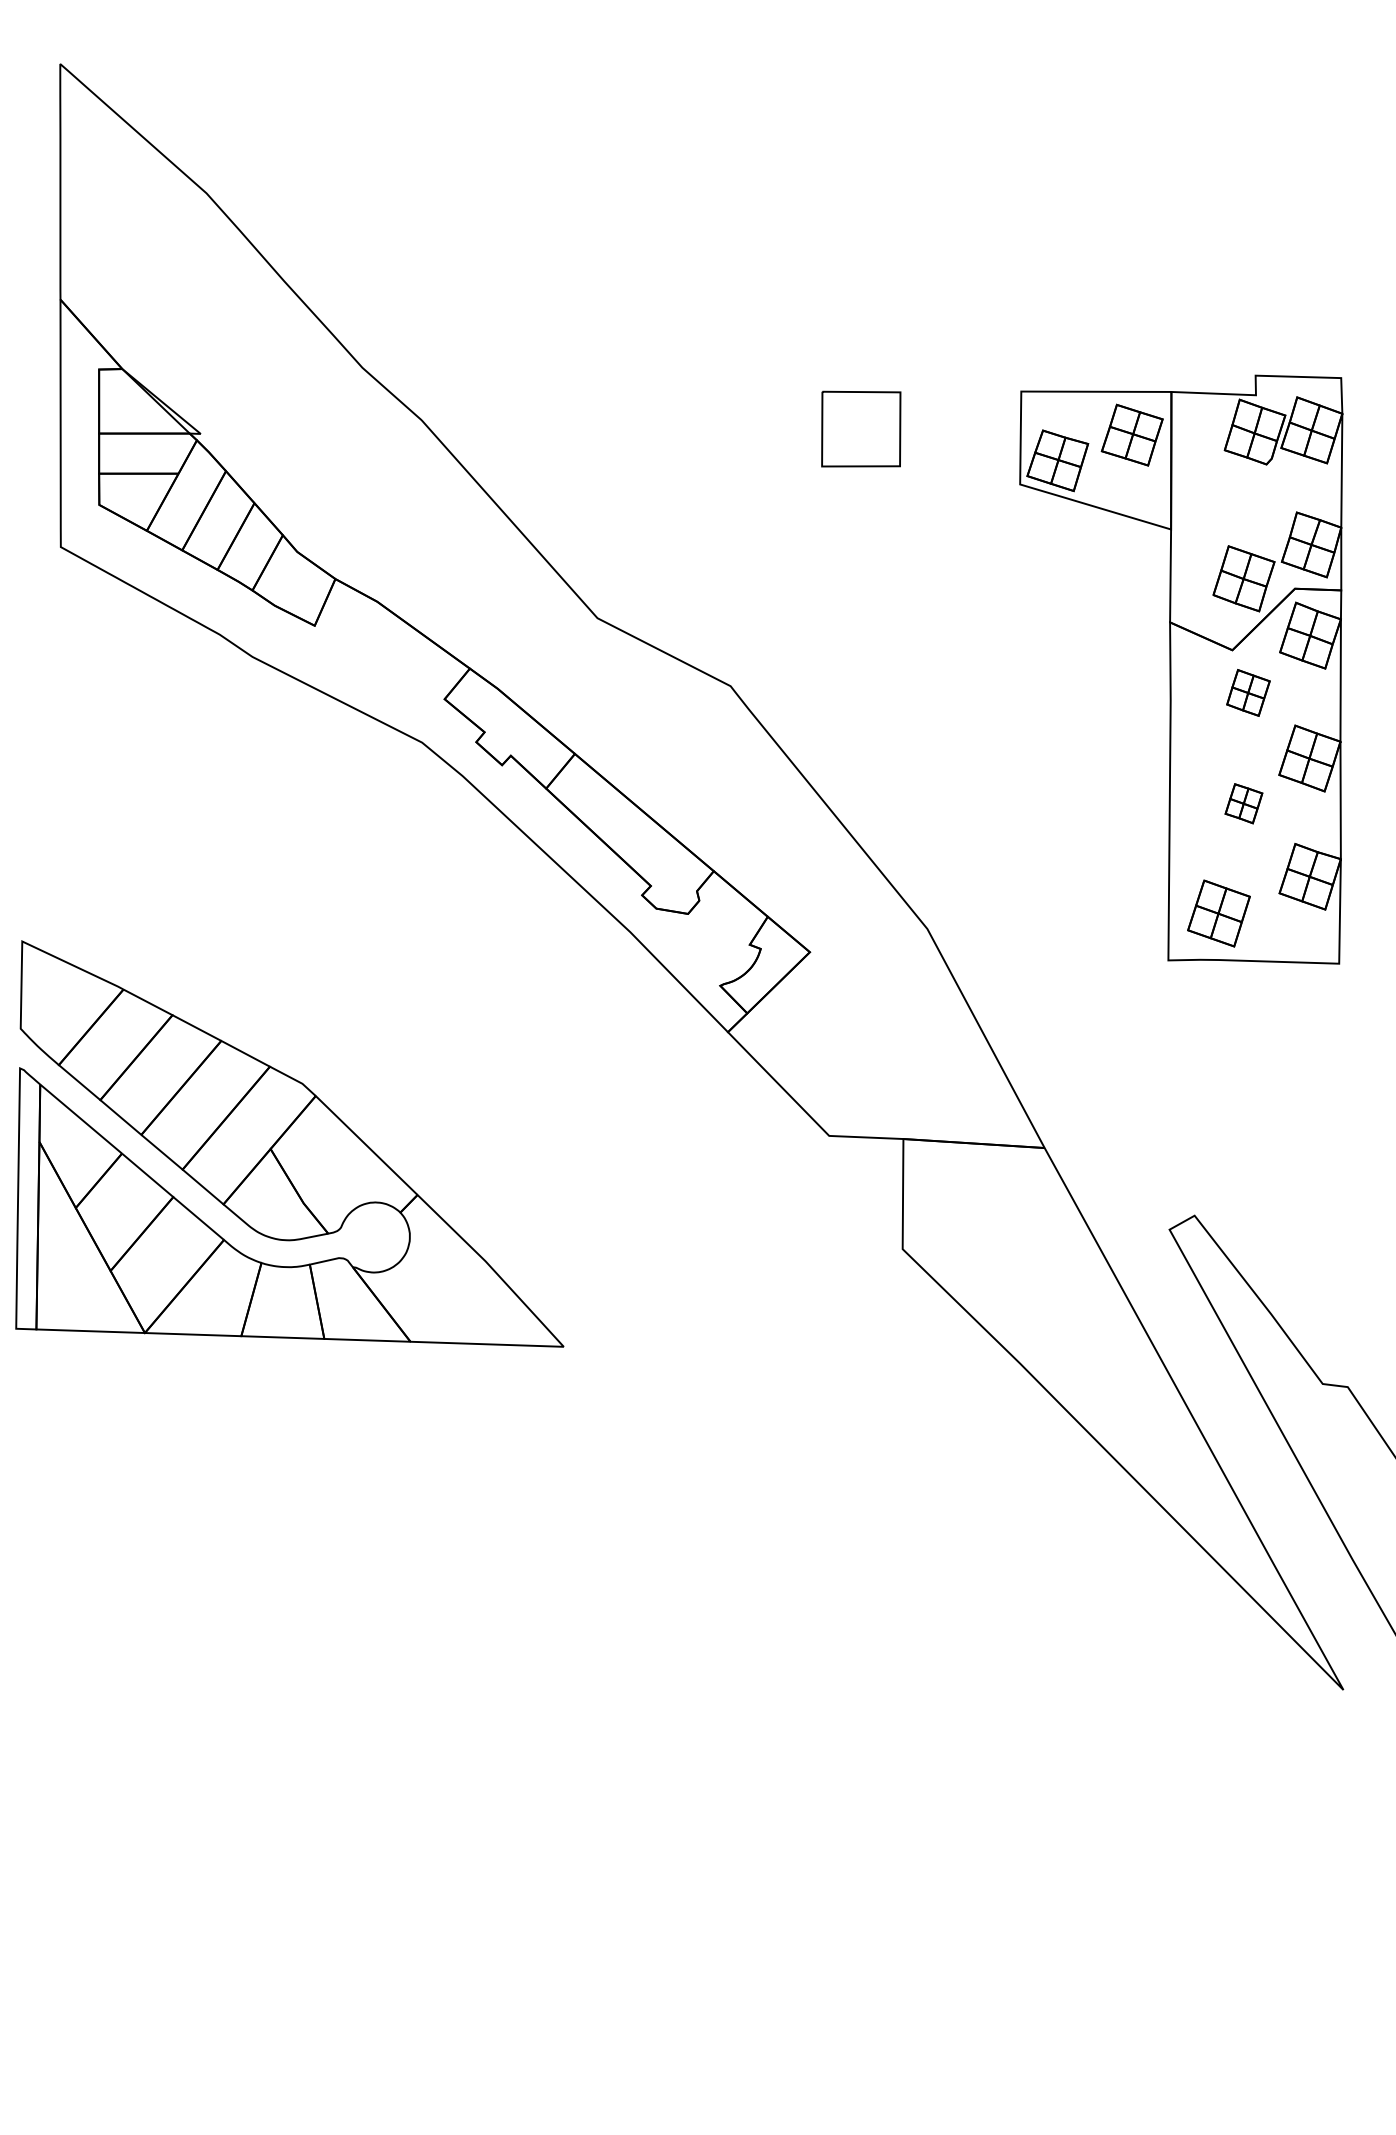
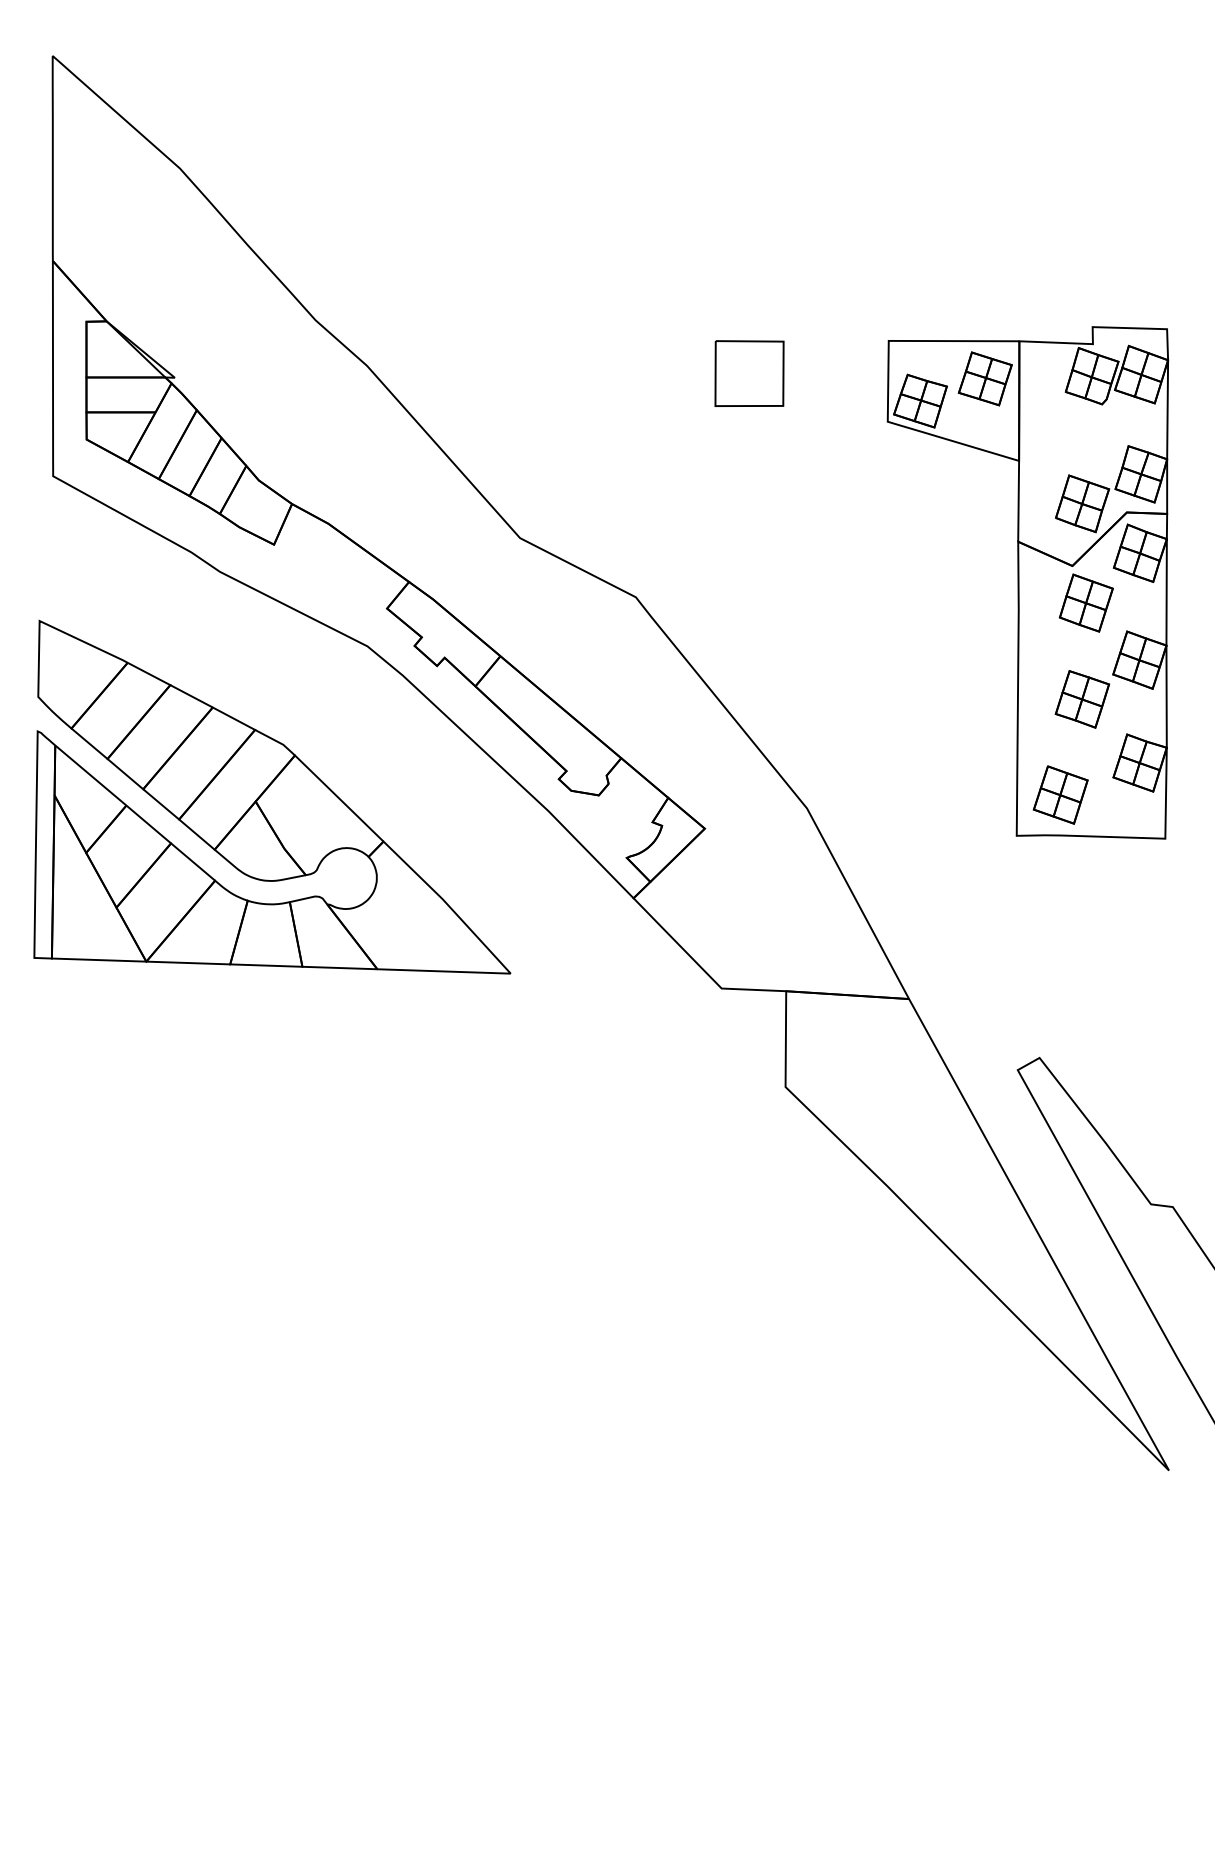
part: (1248, 692) -> (1086, 602), size x1.43
part: (1243, 803) -> (1082, 699), size x1.67
part: (289, 1143) -> (272, 796), moved

